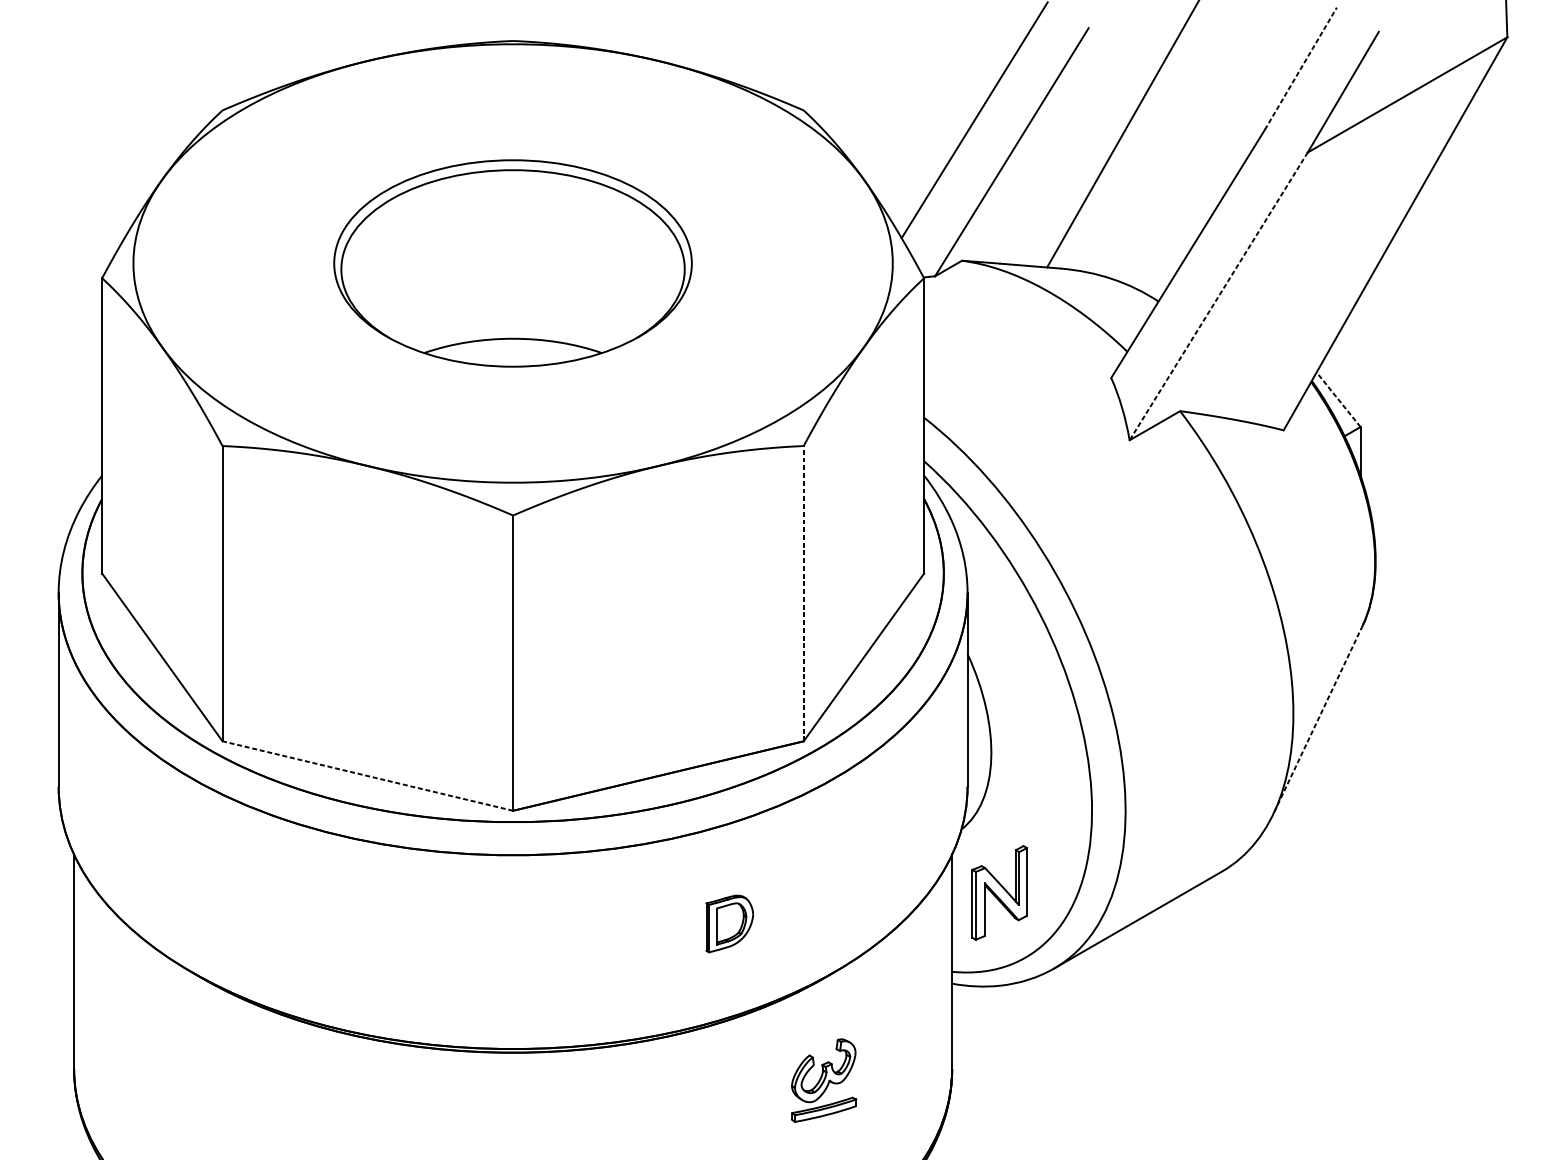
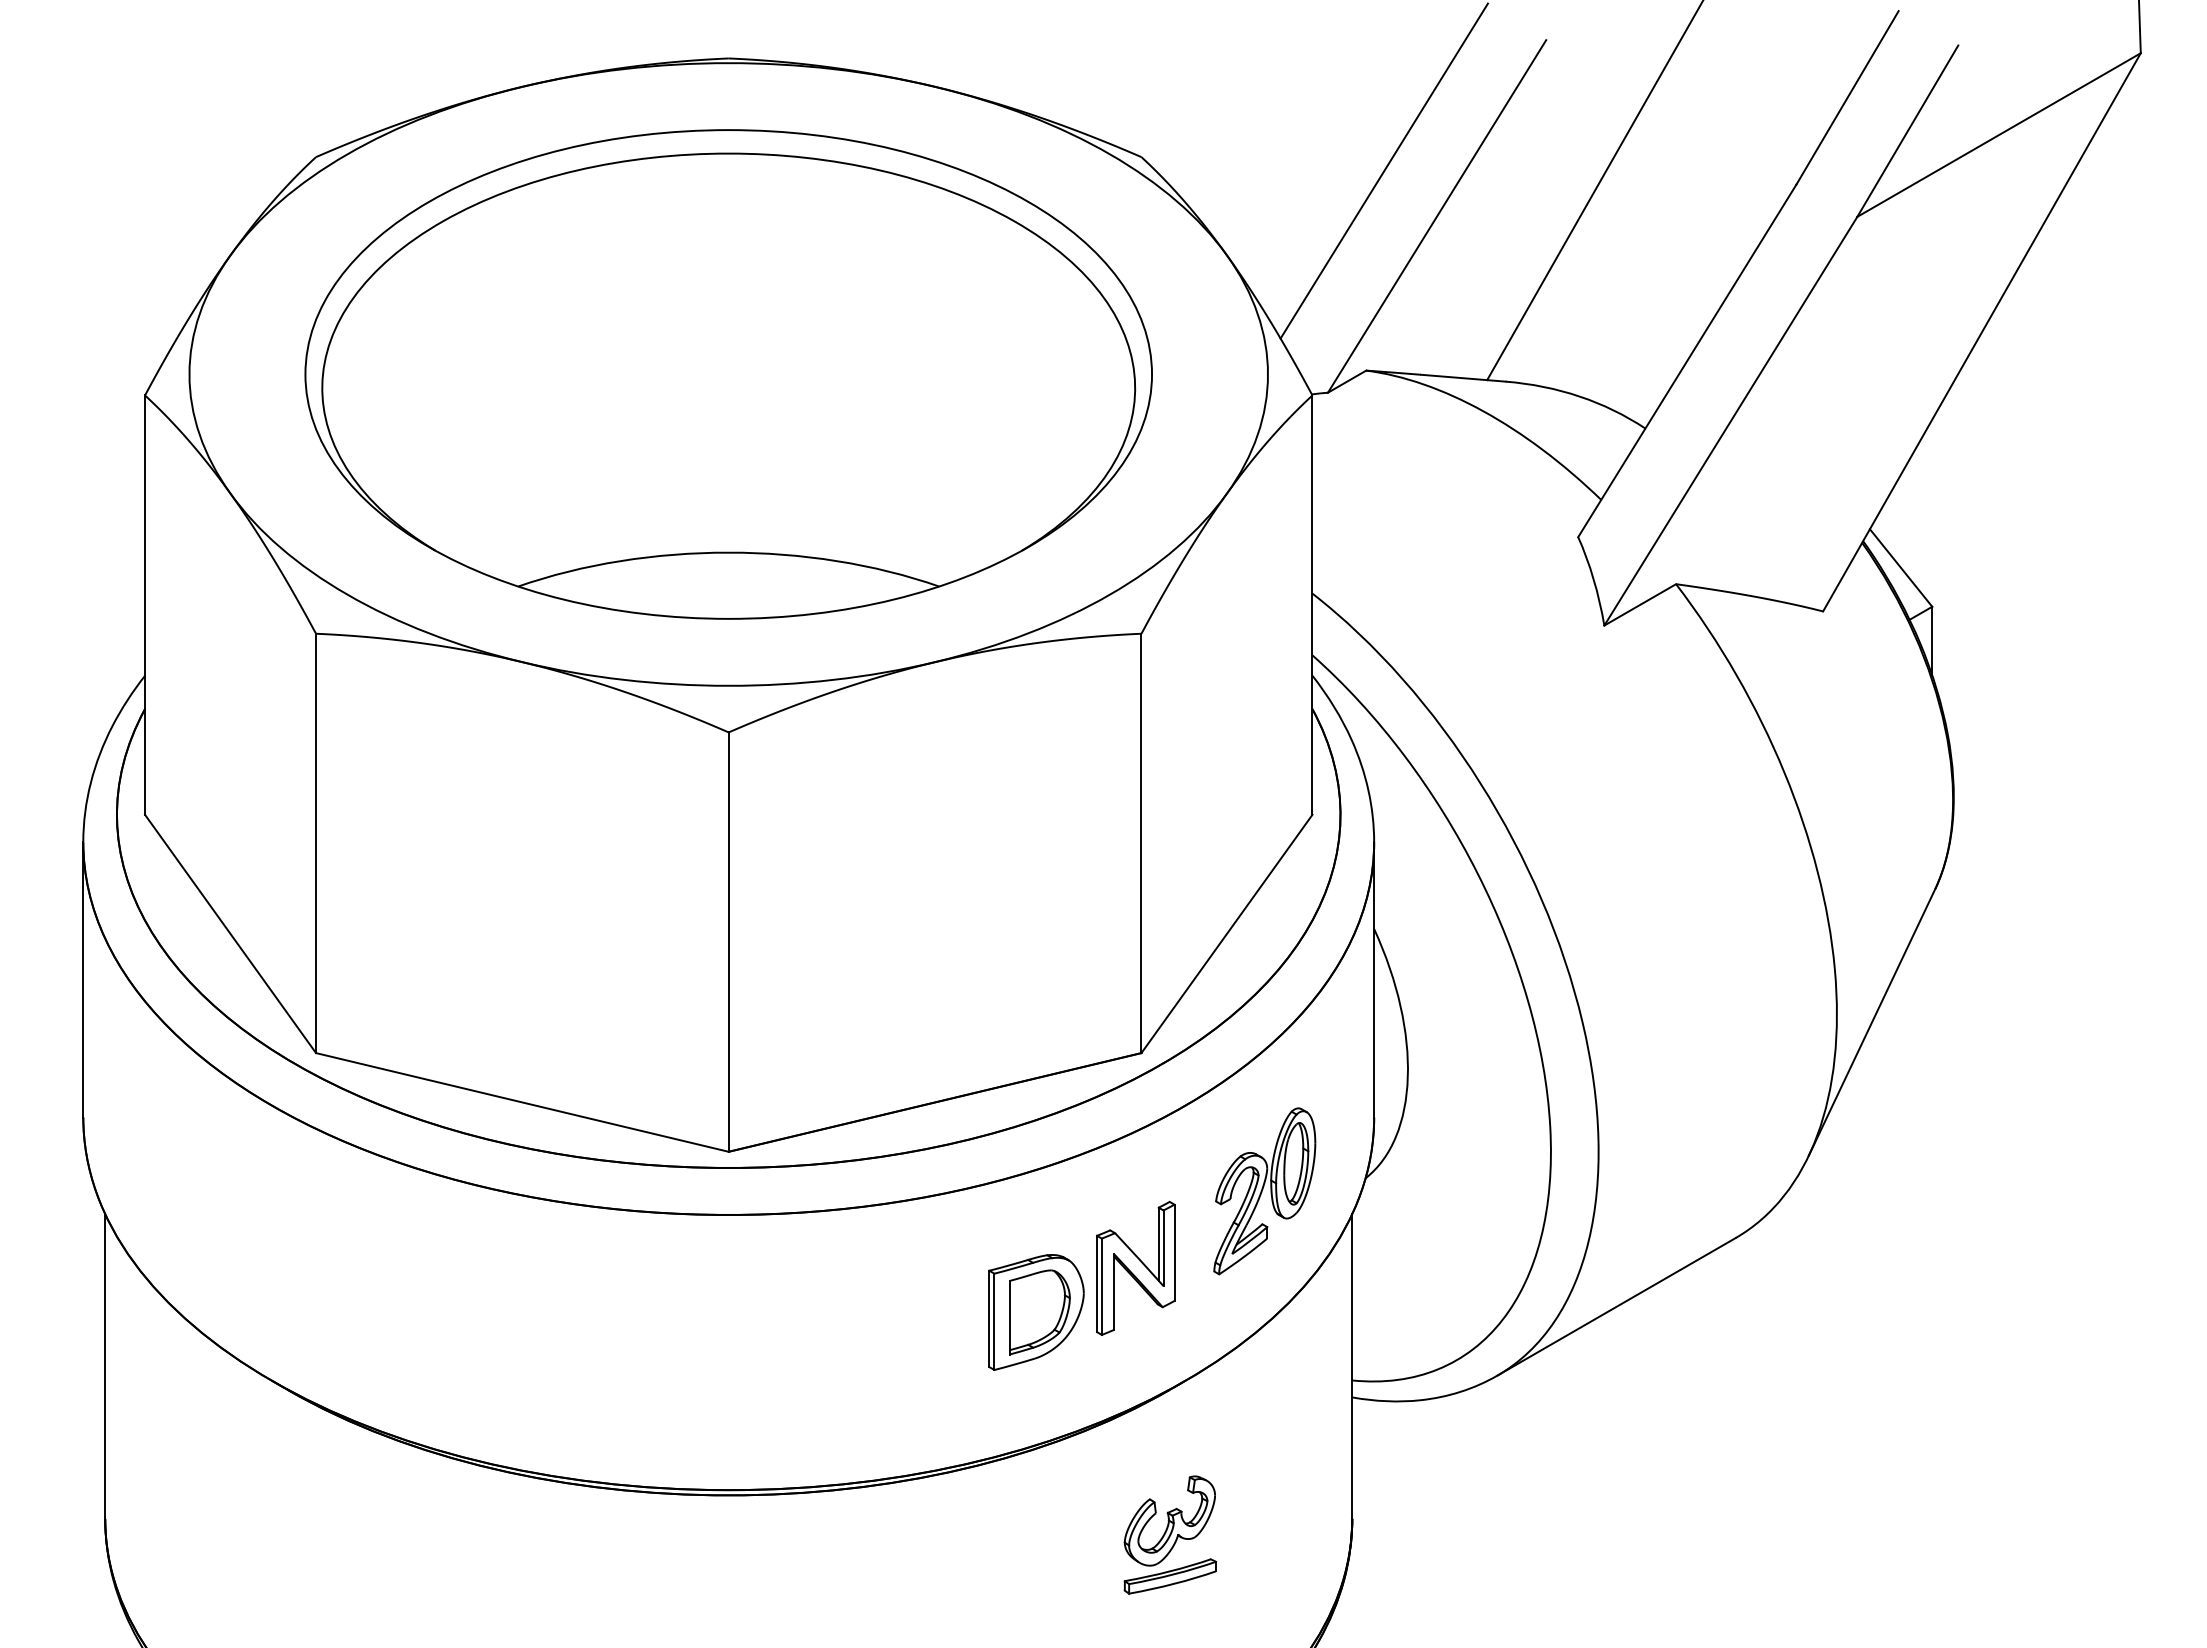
line: (1300, 68) -> (1847, 97), dashed -> solid
part: (512, 263) -> (728, 374), size x1.67
line: (1218, 296) -> (1730, 421), dashed -> solid
line: (1338, 400) -> (1901, 568), dashed -> solid
line: (803, 593) -> (1141, 843), dashed -> solid
line: (1318, 719) -> (1872, 1022), dashed -> solid
line: (367, 776) -> (521, 1102), dashed -> solid
part: (890, 838) -> (1264, 1191), added
part: (999, 892) -> (1135, 1267), moved
part: (729, 923) -> (1036, 1312), size x1.43

